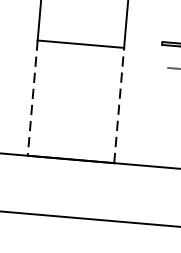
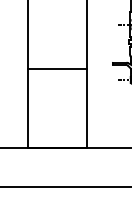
line: (33, 98) -> (28, 108), dashed -> solid
line: (119, 104) -> (87, 107), dashed -> solid

